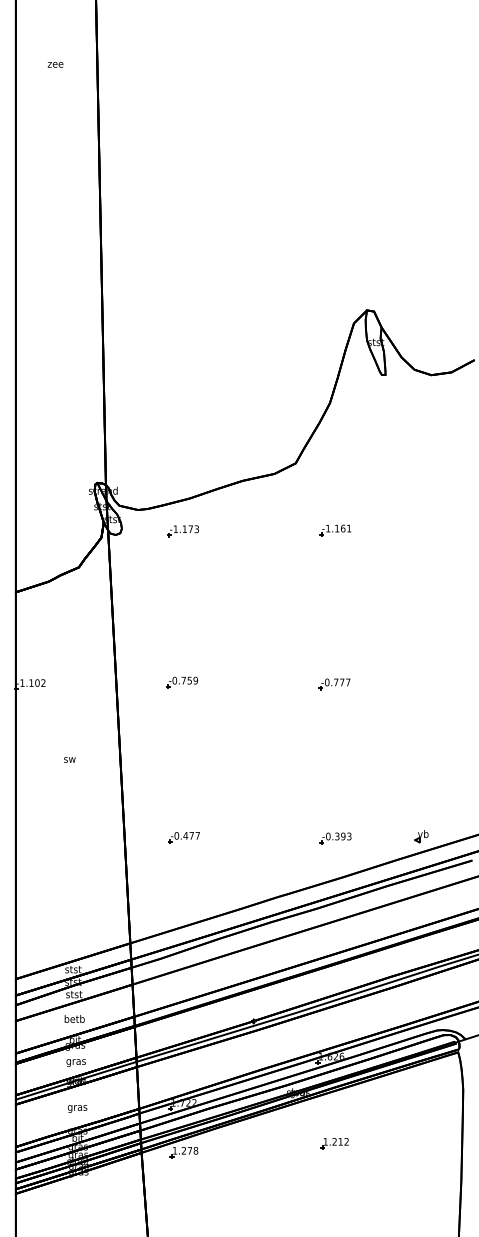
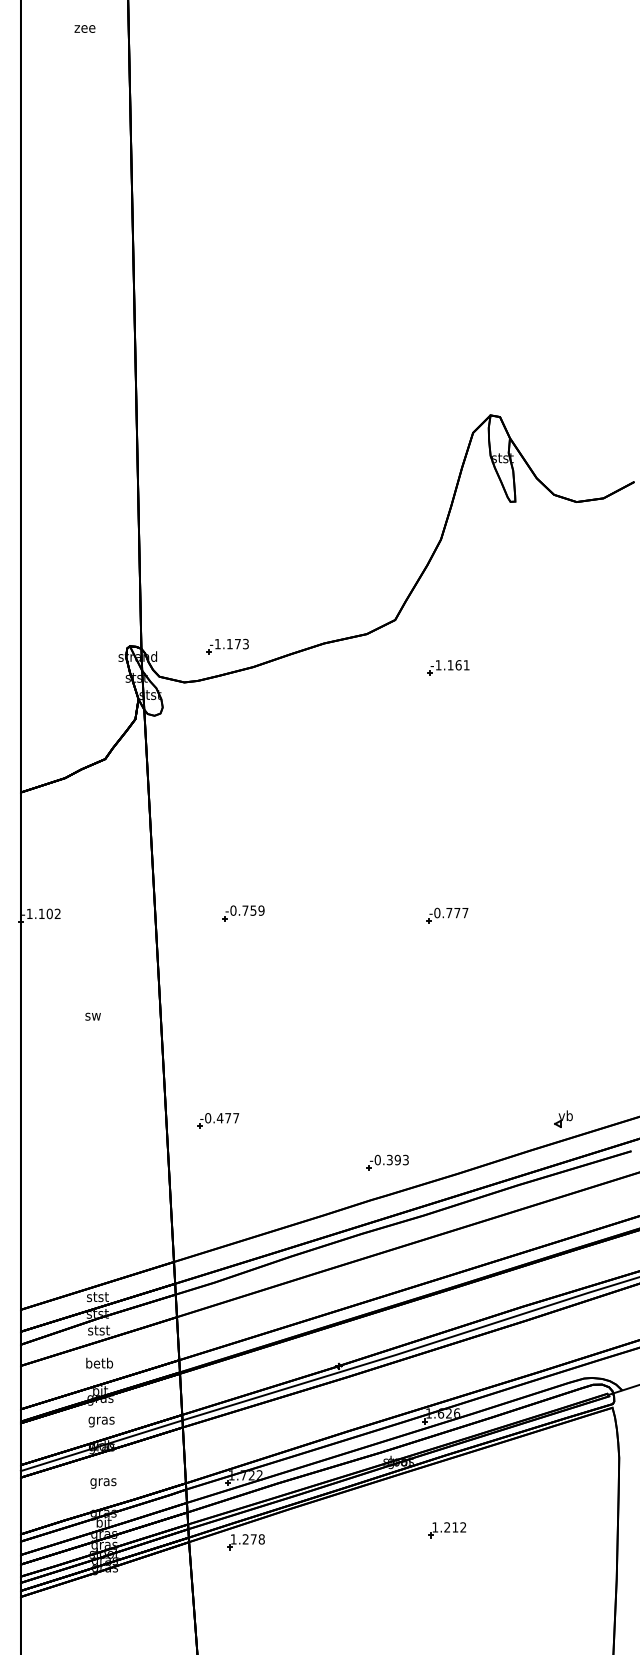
text: (55, 64) -> (84, 28), moved
part: (335, 530) -> (448, 667), moved
part: (183, 531) -> (227, 646), moved
part: (184, 837) -> (218, 1120), moved
part: (335, 838) -> (387, 1162), moved

